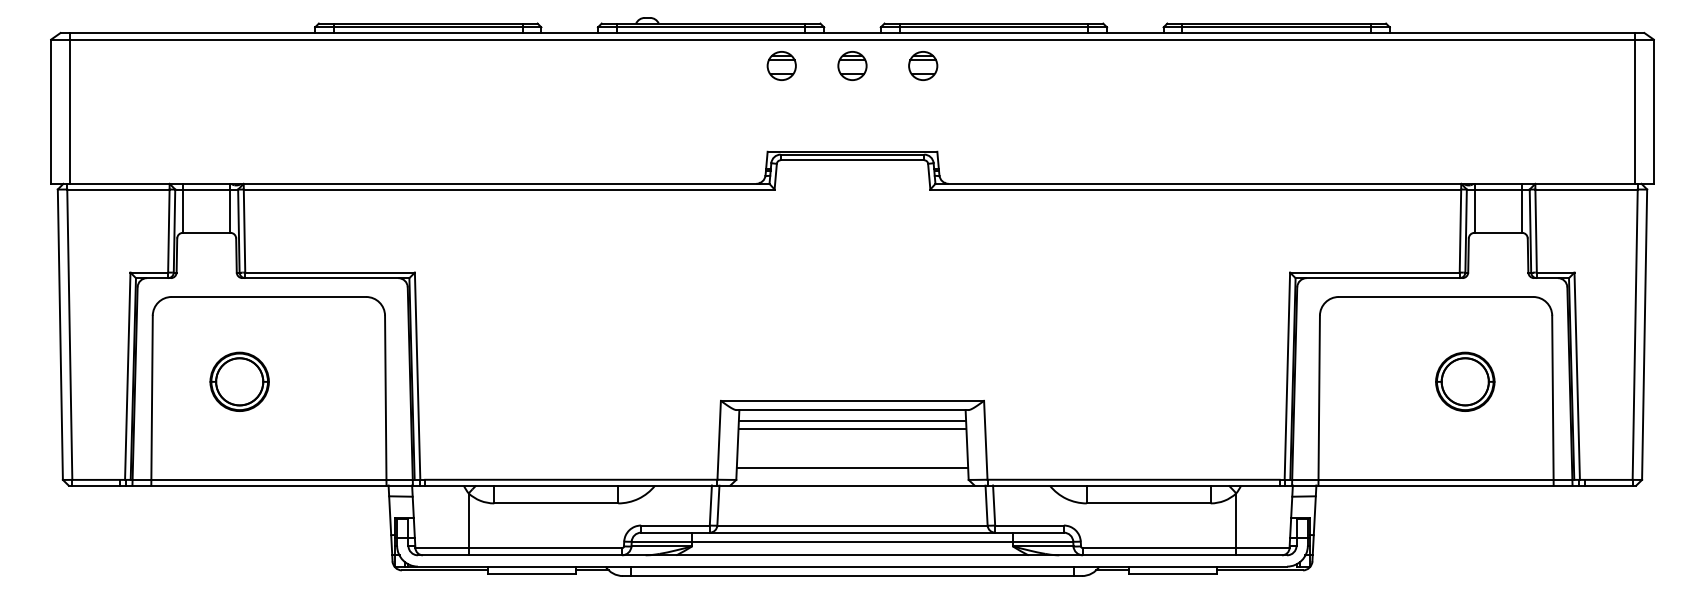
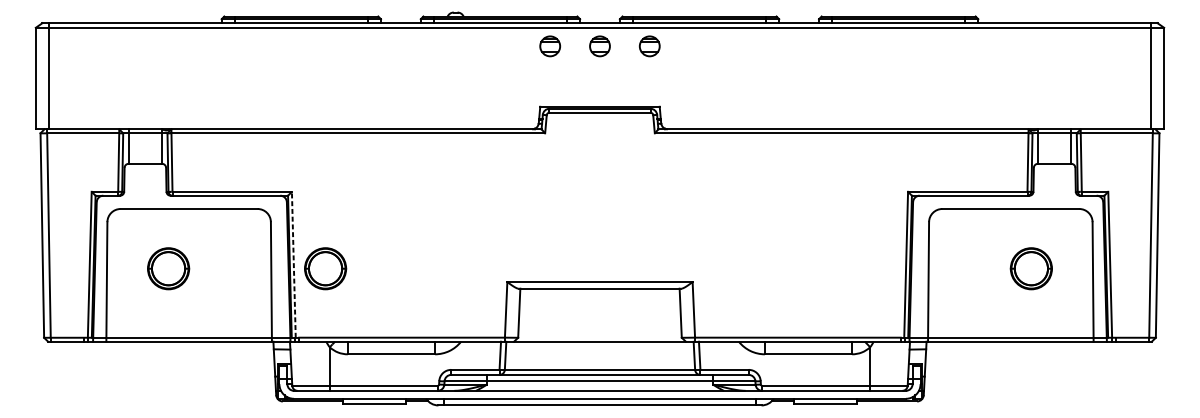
line: (417, 376) -> (293, 264), solid -> dashed
part: (462, 381) -> (325, 268), added
line: (852, 421) -> (600, 296), removed
line: (852, 428) -> (600, 301), removed
line: (852, 467) -> (600, 329), removed

